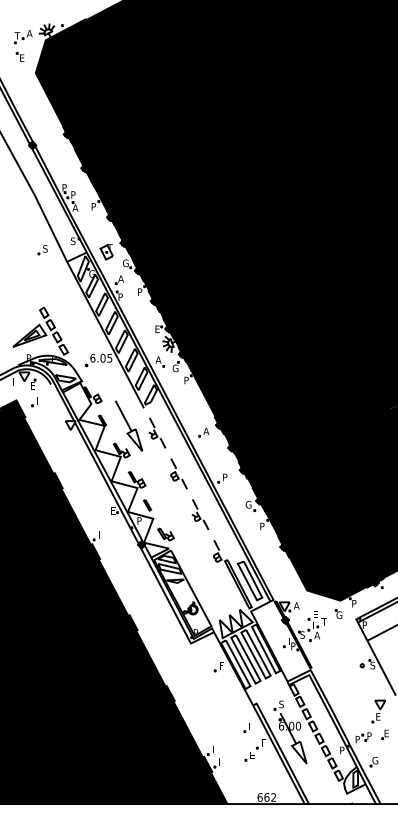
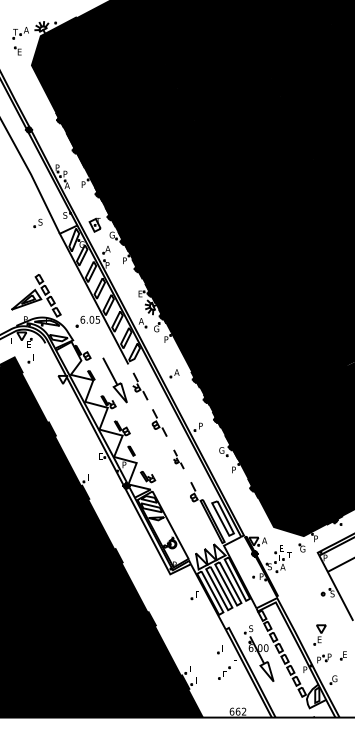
part: (203, 432) -> (174, 373), moved
part: (200, 514) -> (178, 459), size x0.7
part: (378, 711) -> (319, 634), moved

